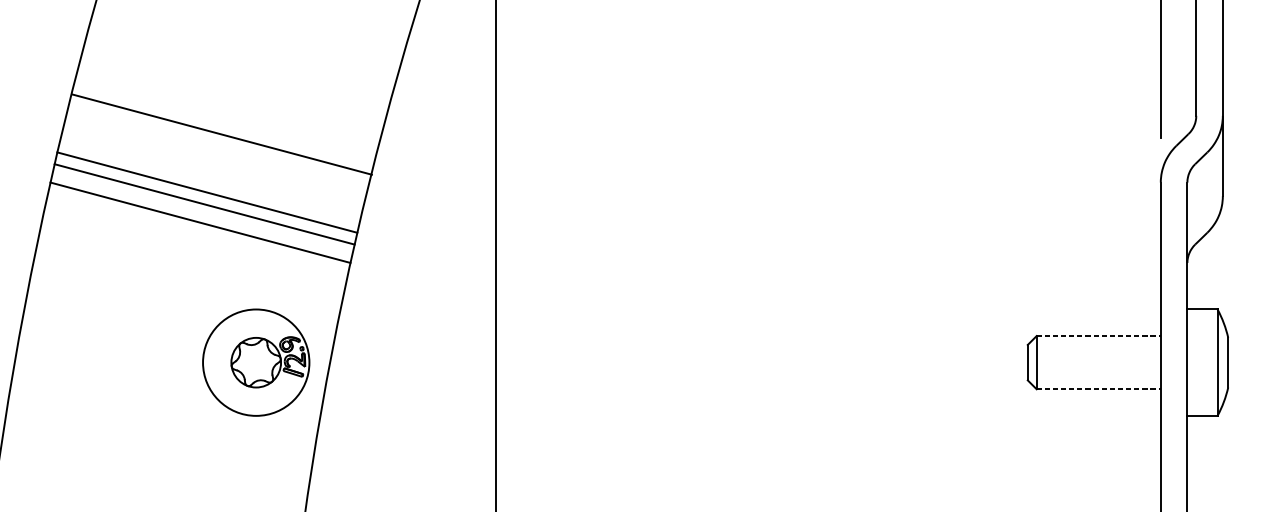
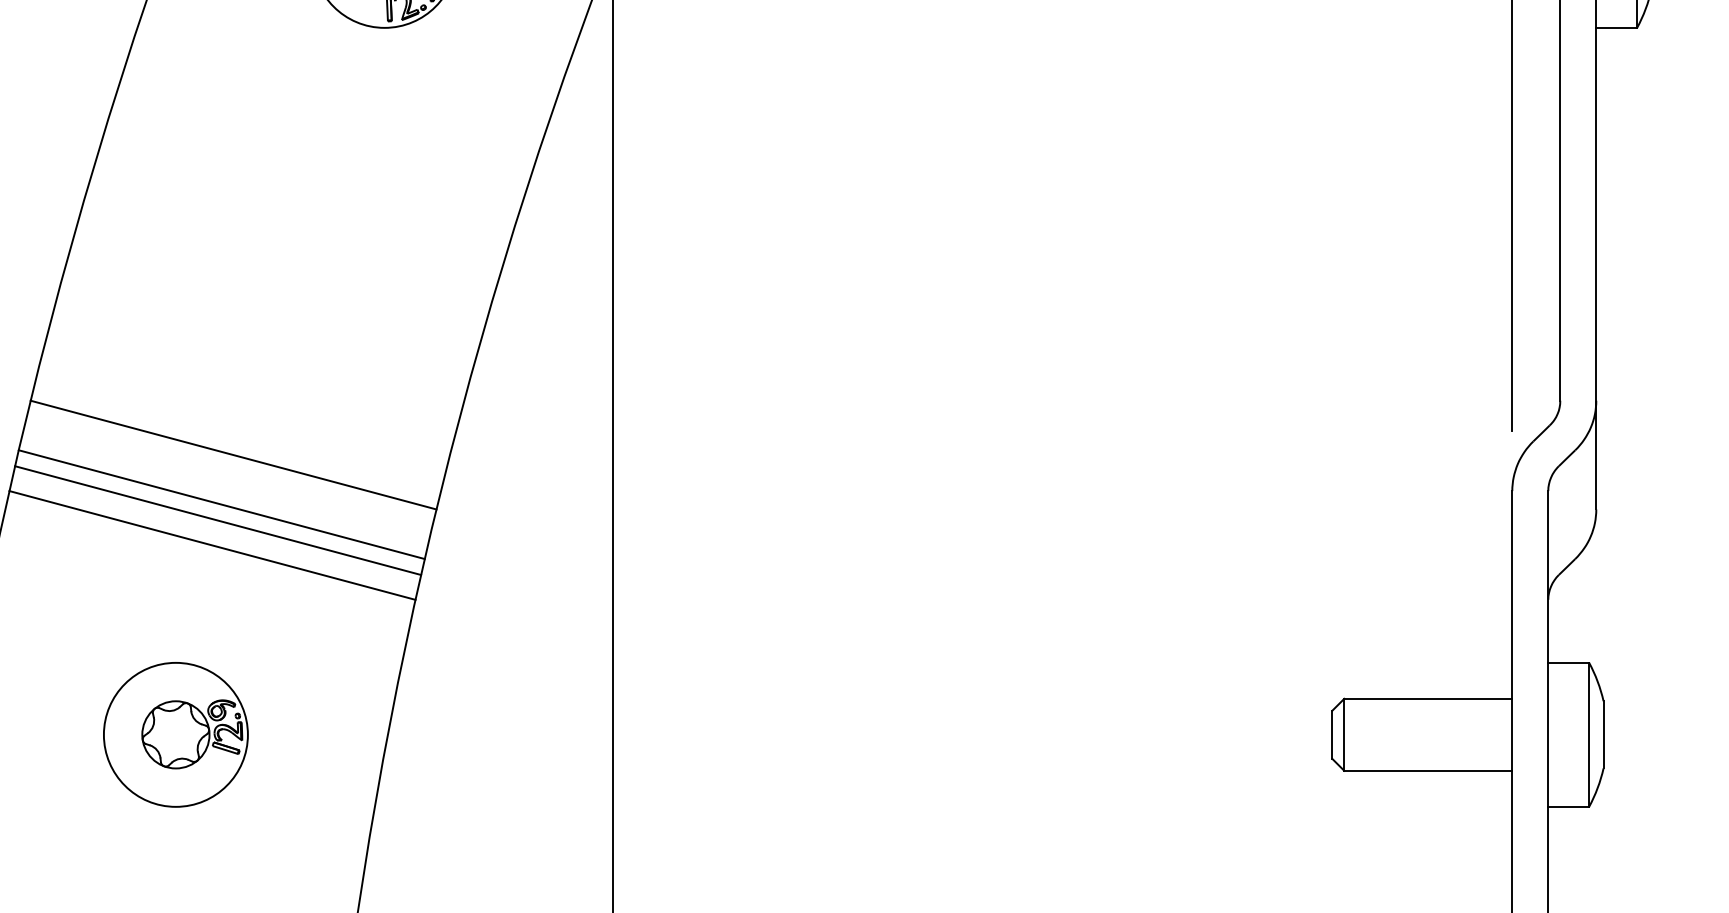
line: (221, 134) -> (233, 454), moved
line: (1098, 335) -> (1428, 698), dashed -> solid
part: (255, 362) -> (175, 734), moved
line: (1098, 389) -> (1428, 770), dashed -> solid

